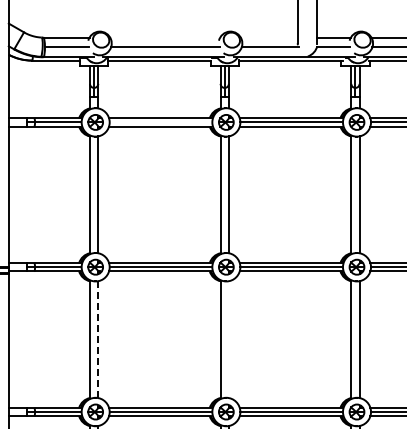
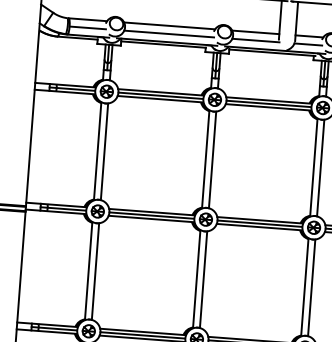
line: (165, 37) -> (169, 25), added
line: (268, 37) -> (255, 32), added
line: (160, 122) -> (160, 95), added
line: (228, 339) -> (203, 279), added
line: (98, 340) -> (95, 272), dashed -> solid

